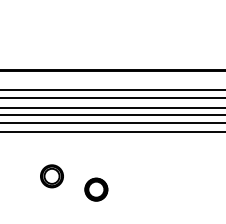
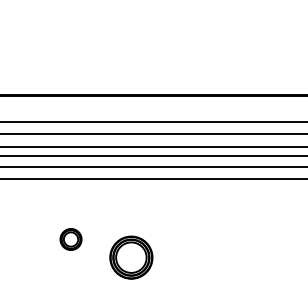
part: (51, 176) -> (70, 239), size x0.7
part: (96, 189) -> (131, 257), size x1.4

